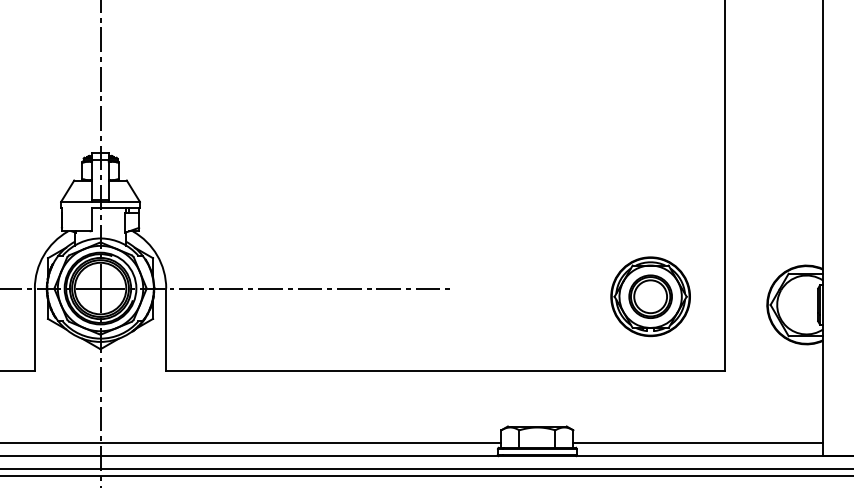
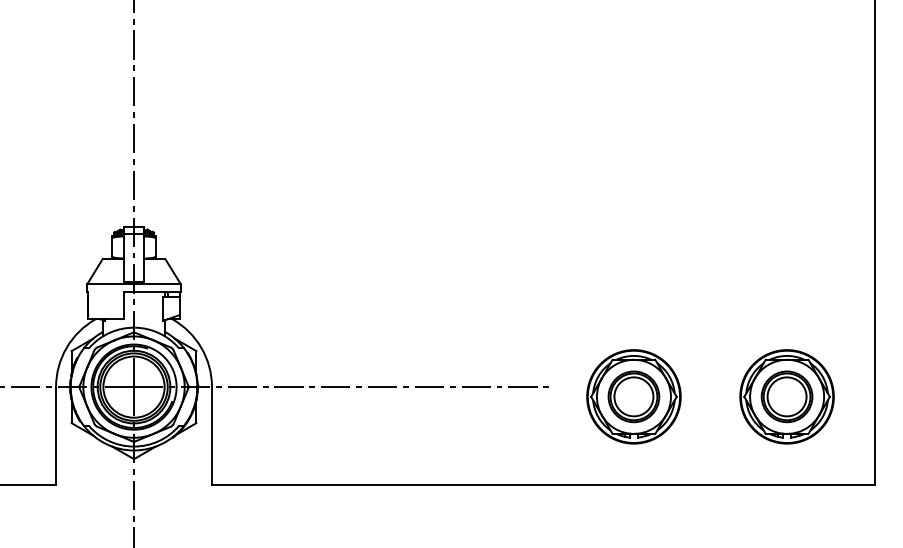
part: (521, 296) -> (633, 396), added

